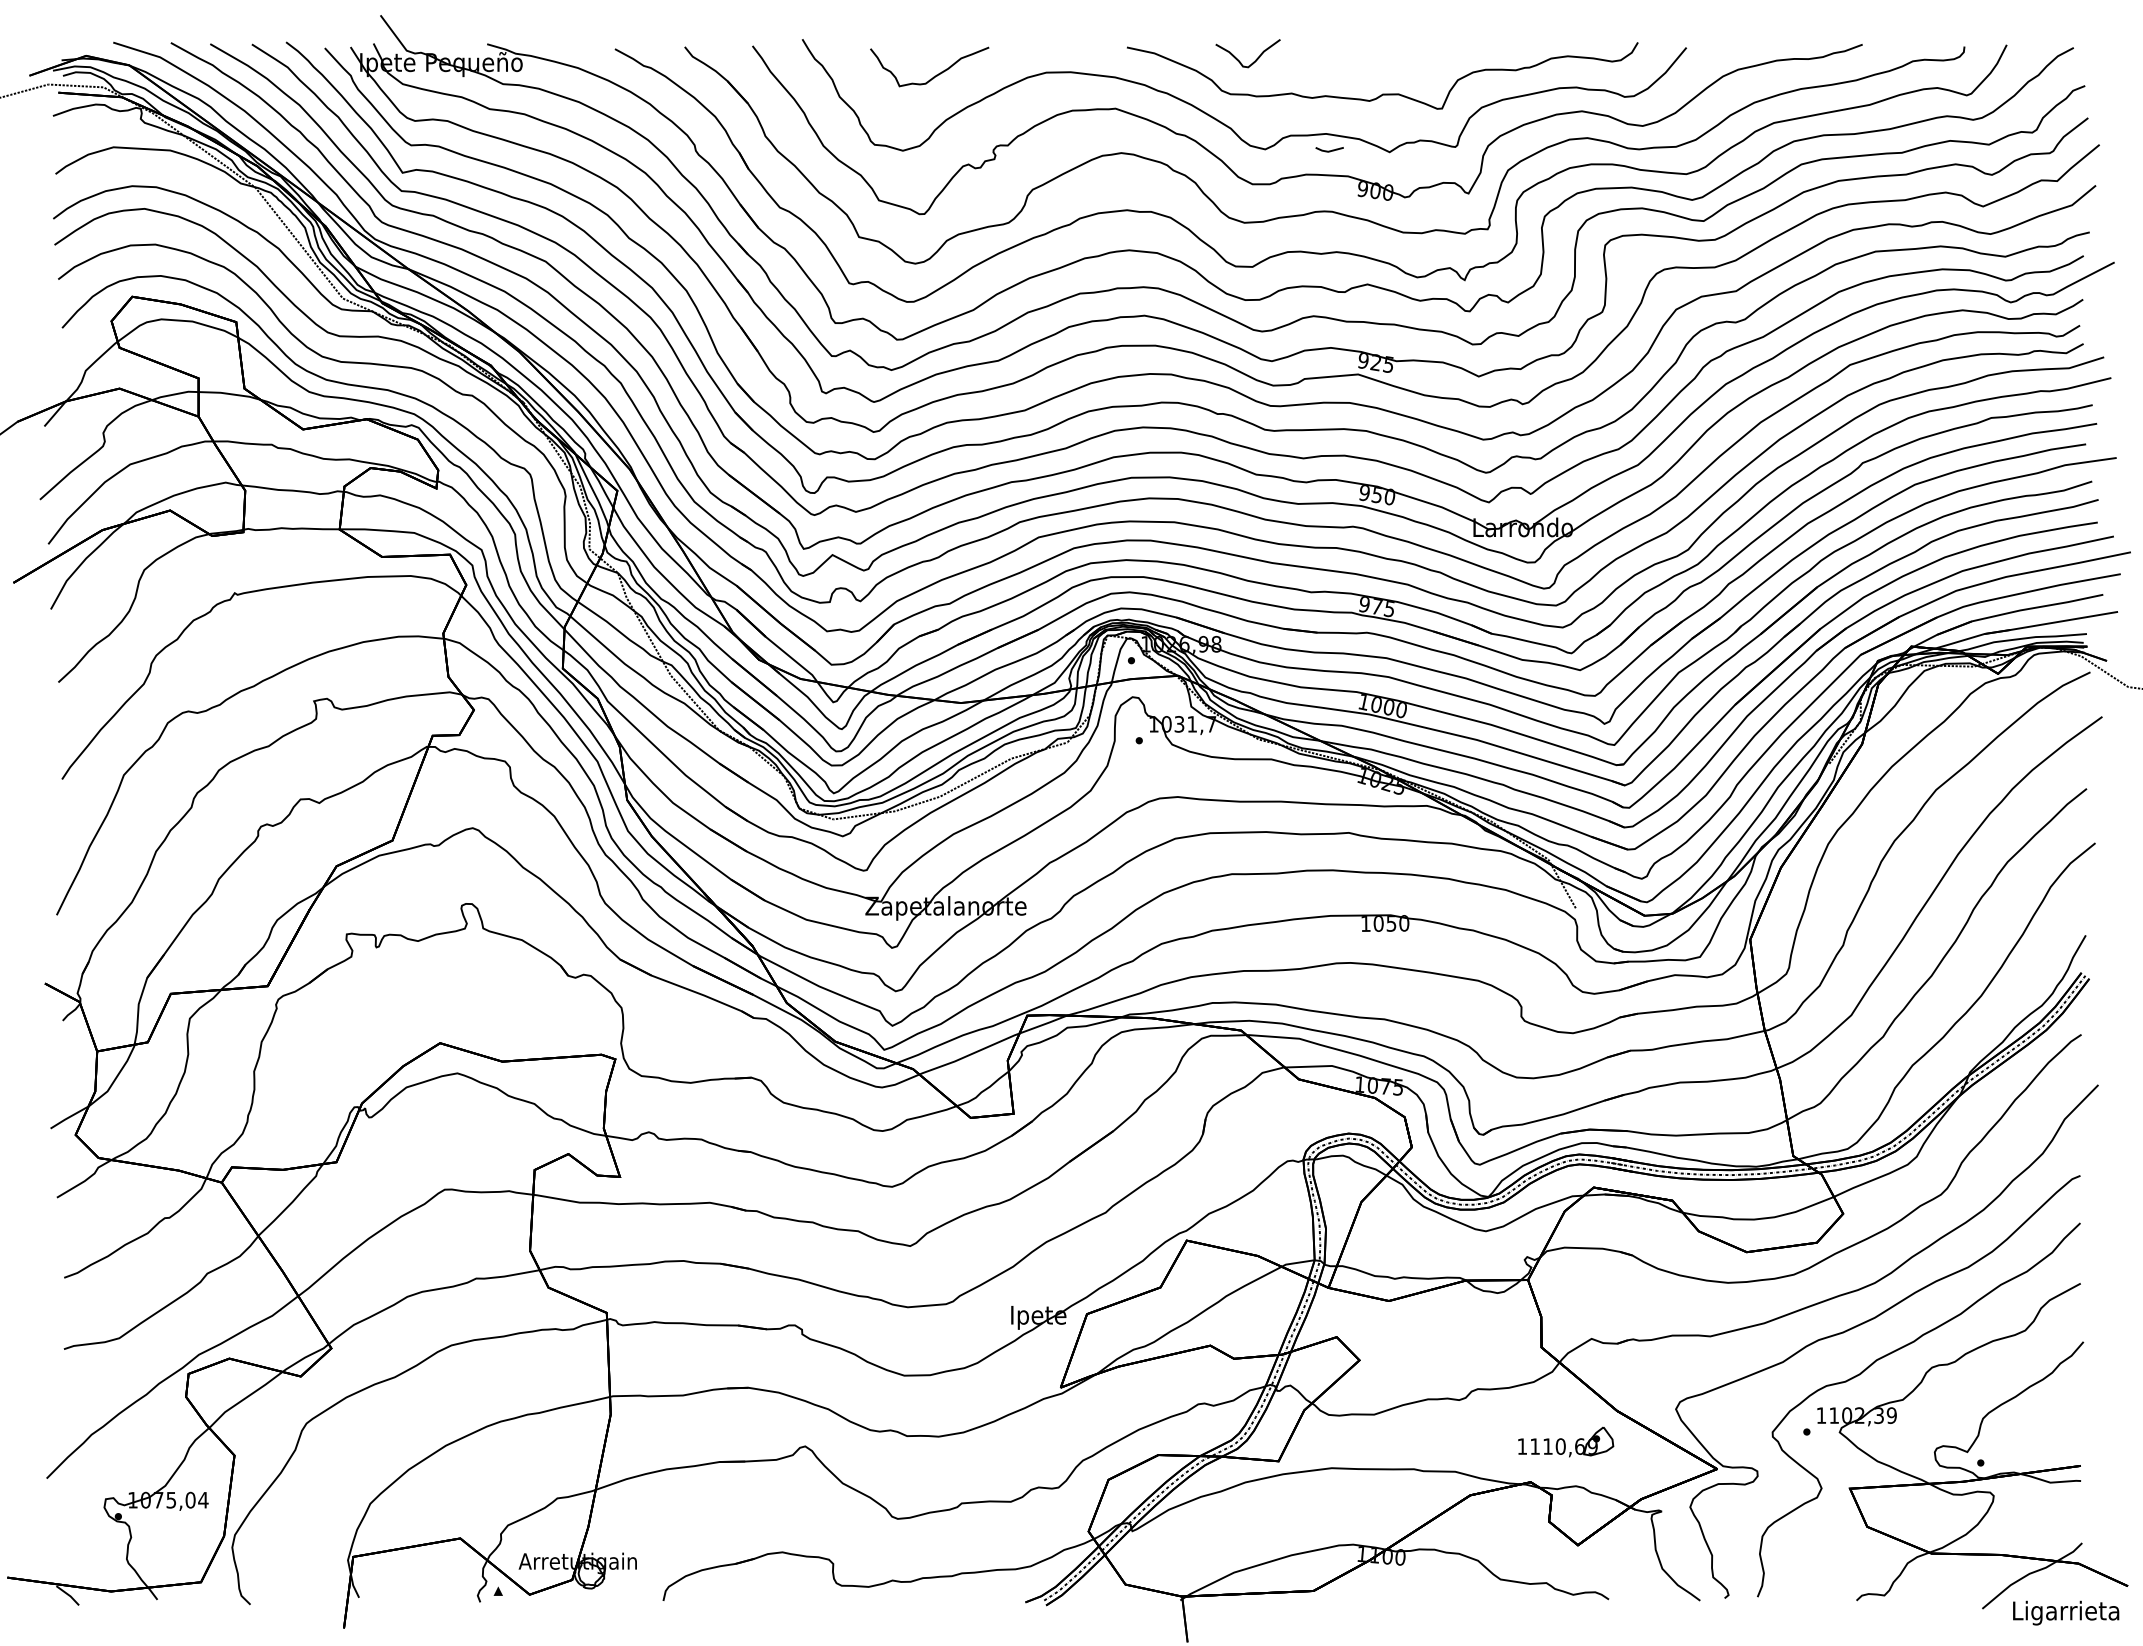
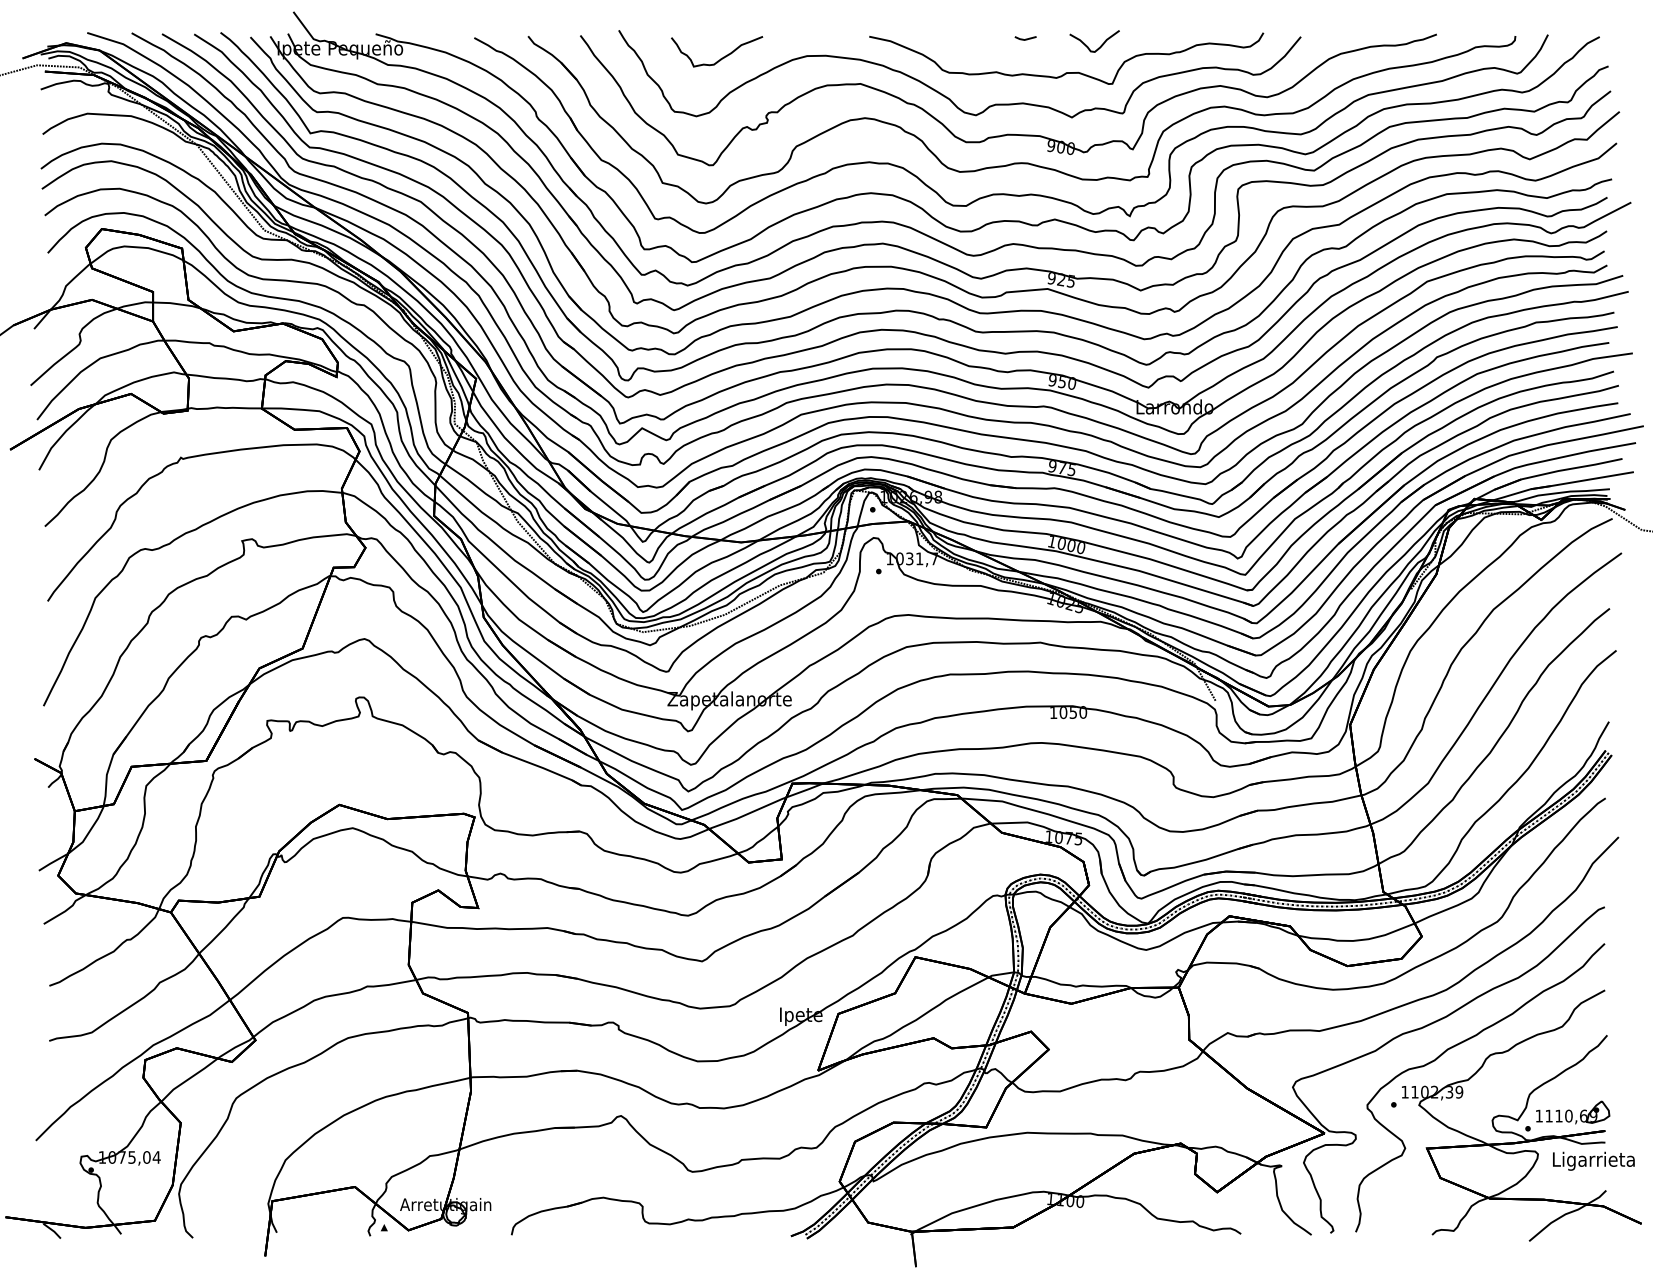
curve: (1254, 60) -> (1099, 46), moved
line: (1329, 150) -> (1025, 39), moved
part: (1566, 1441) -> (1573, 1112), moved
text: (2066, 1612) -> (1594, 1160), moved

